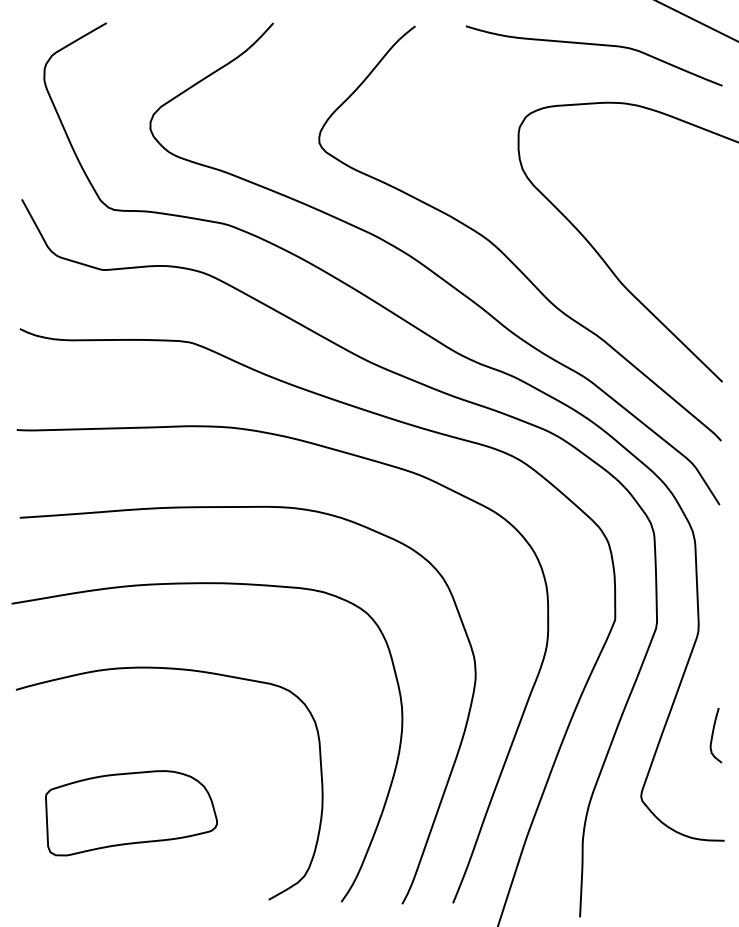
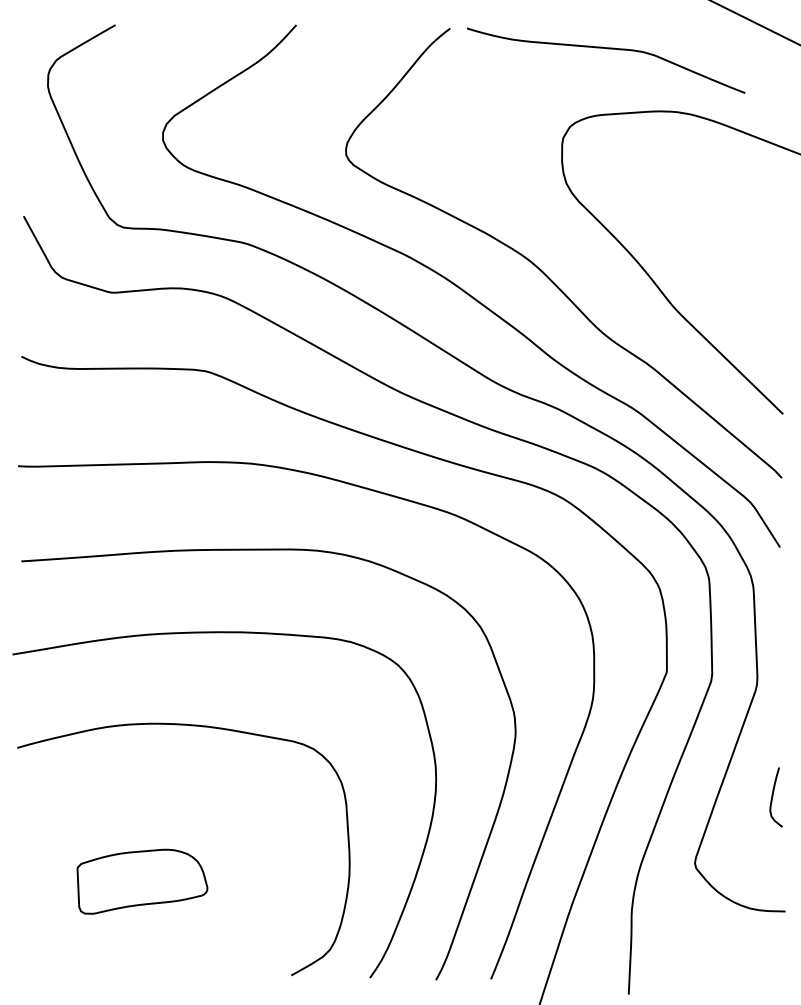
curve: (593, 45) -> (605, 49), moved
part: (131, 813) -> (142, 881), size x0.7

